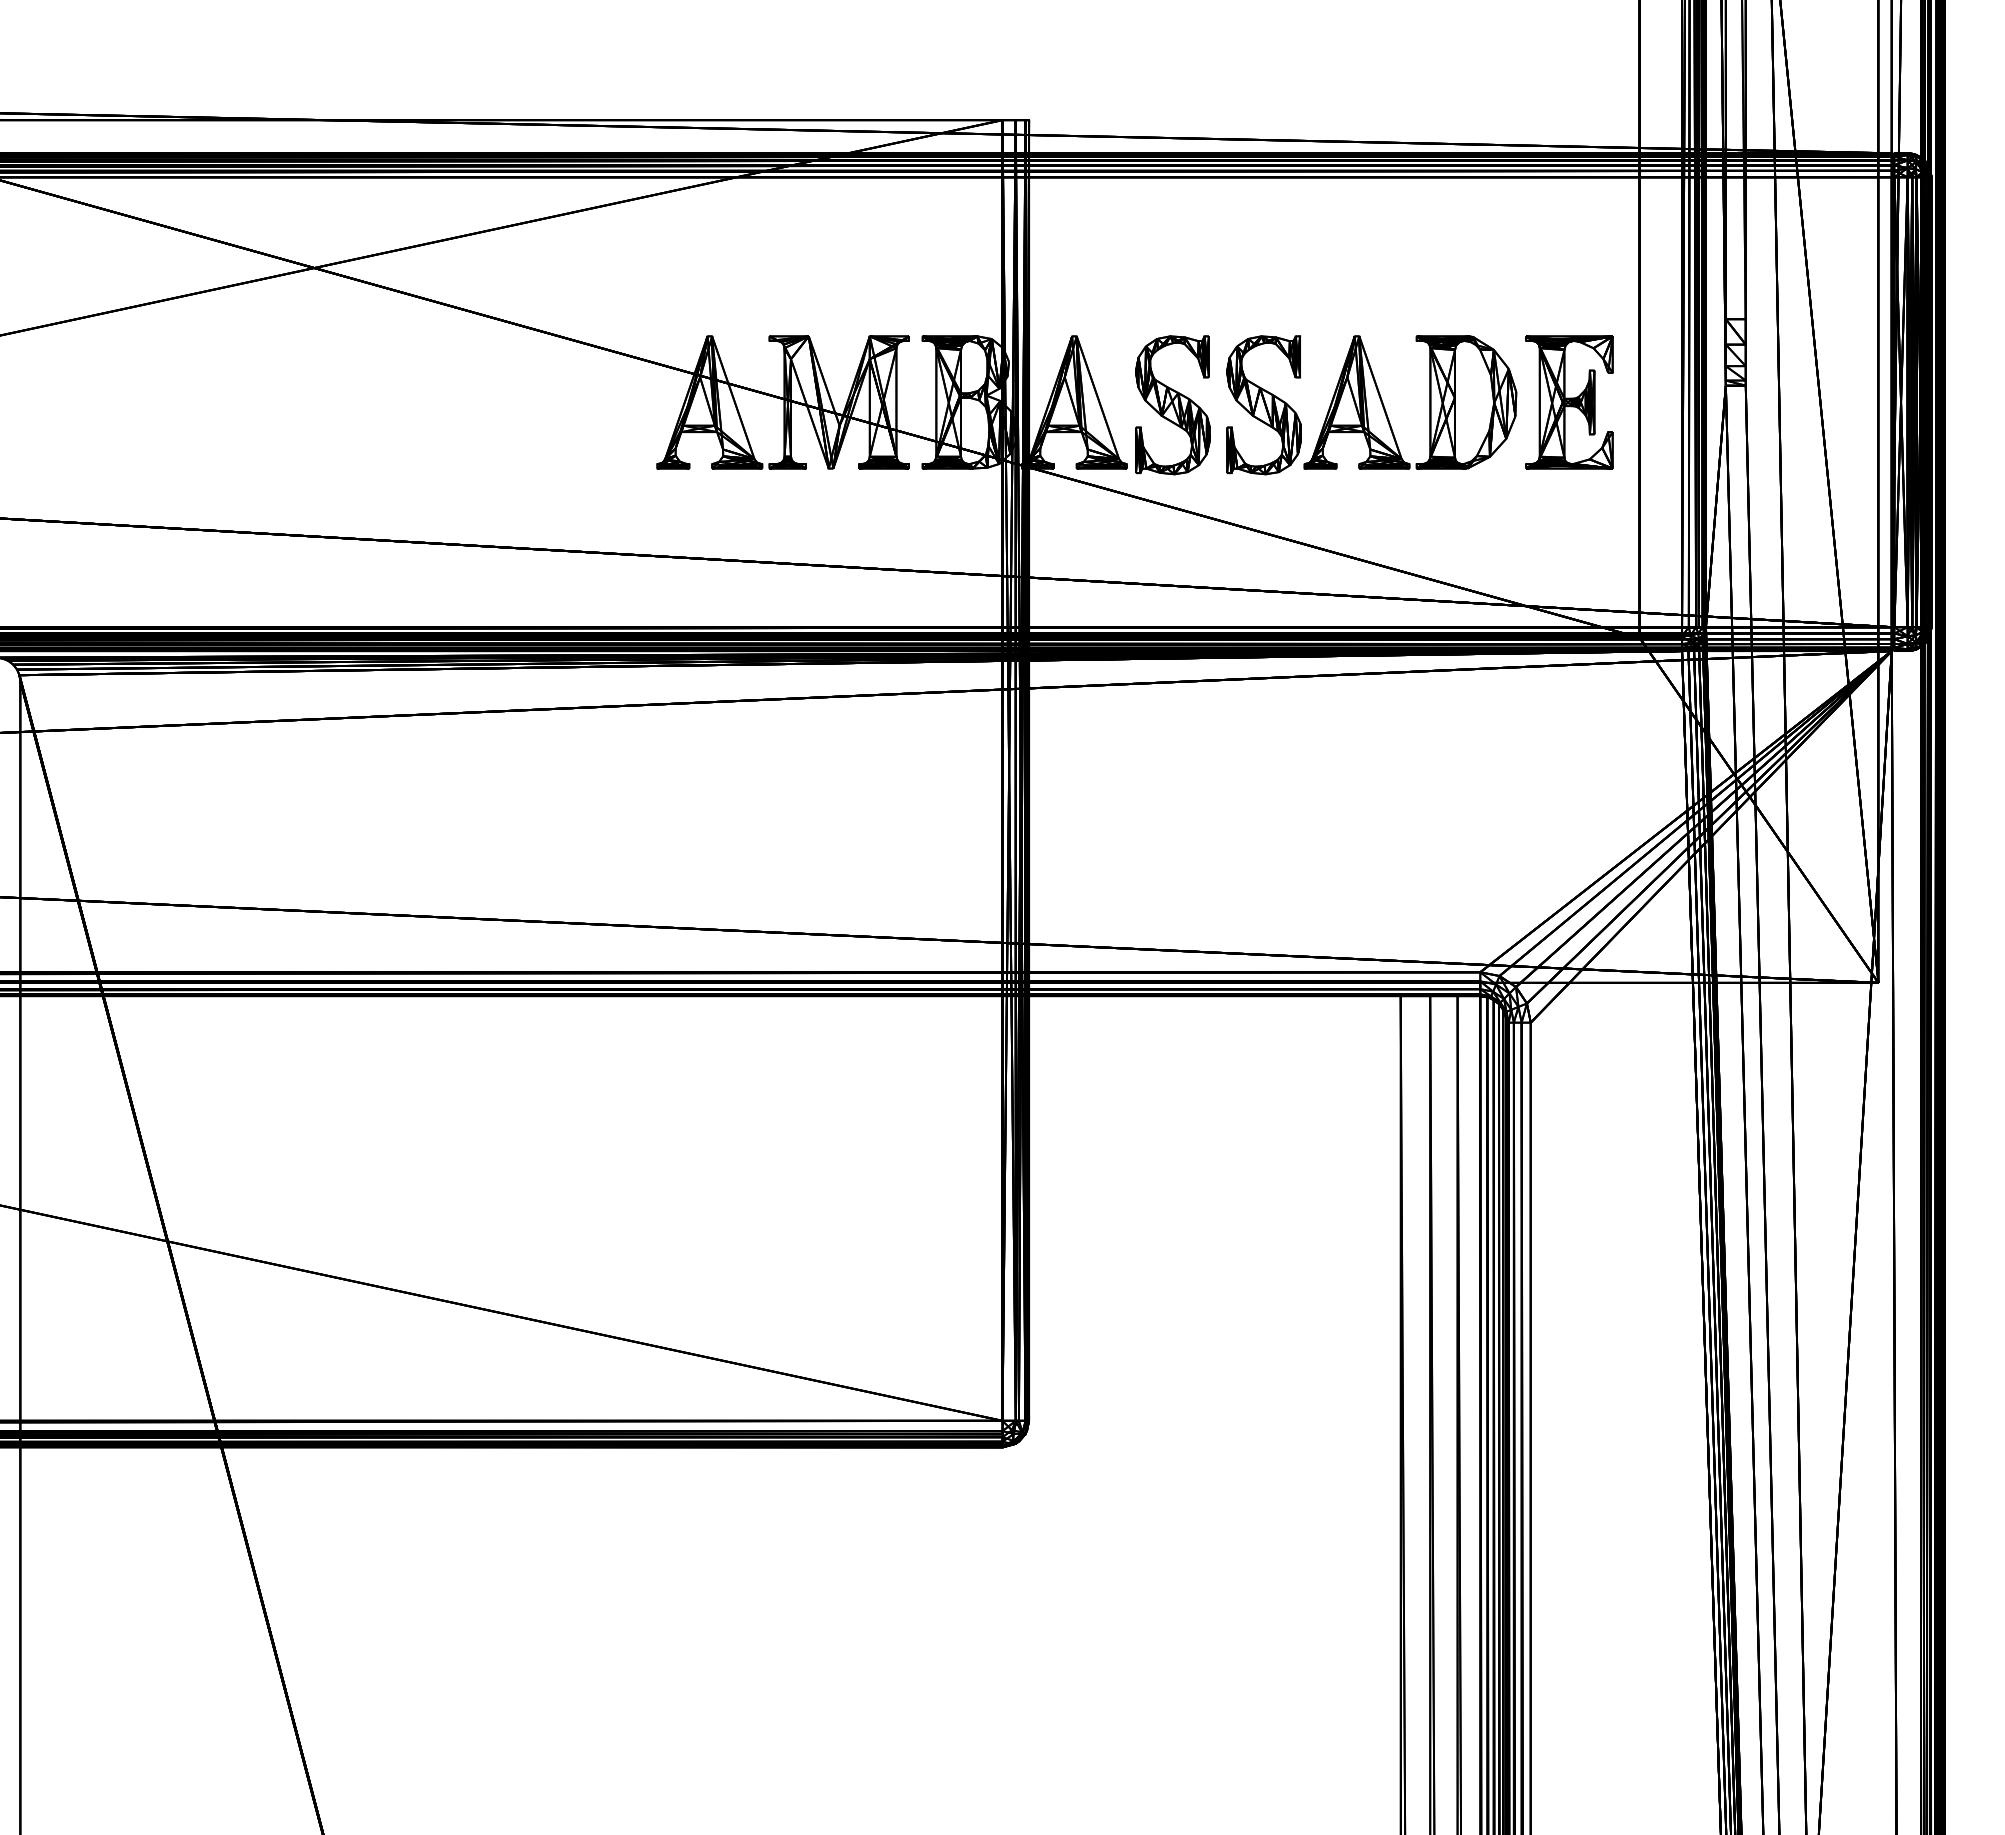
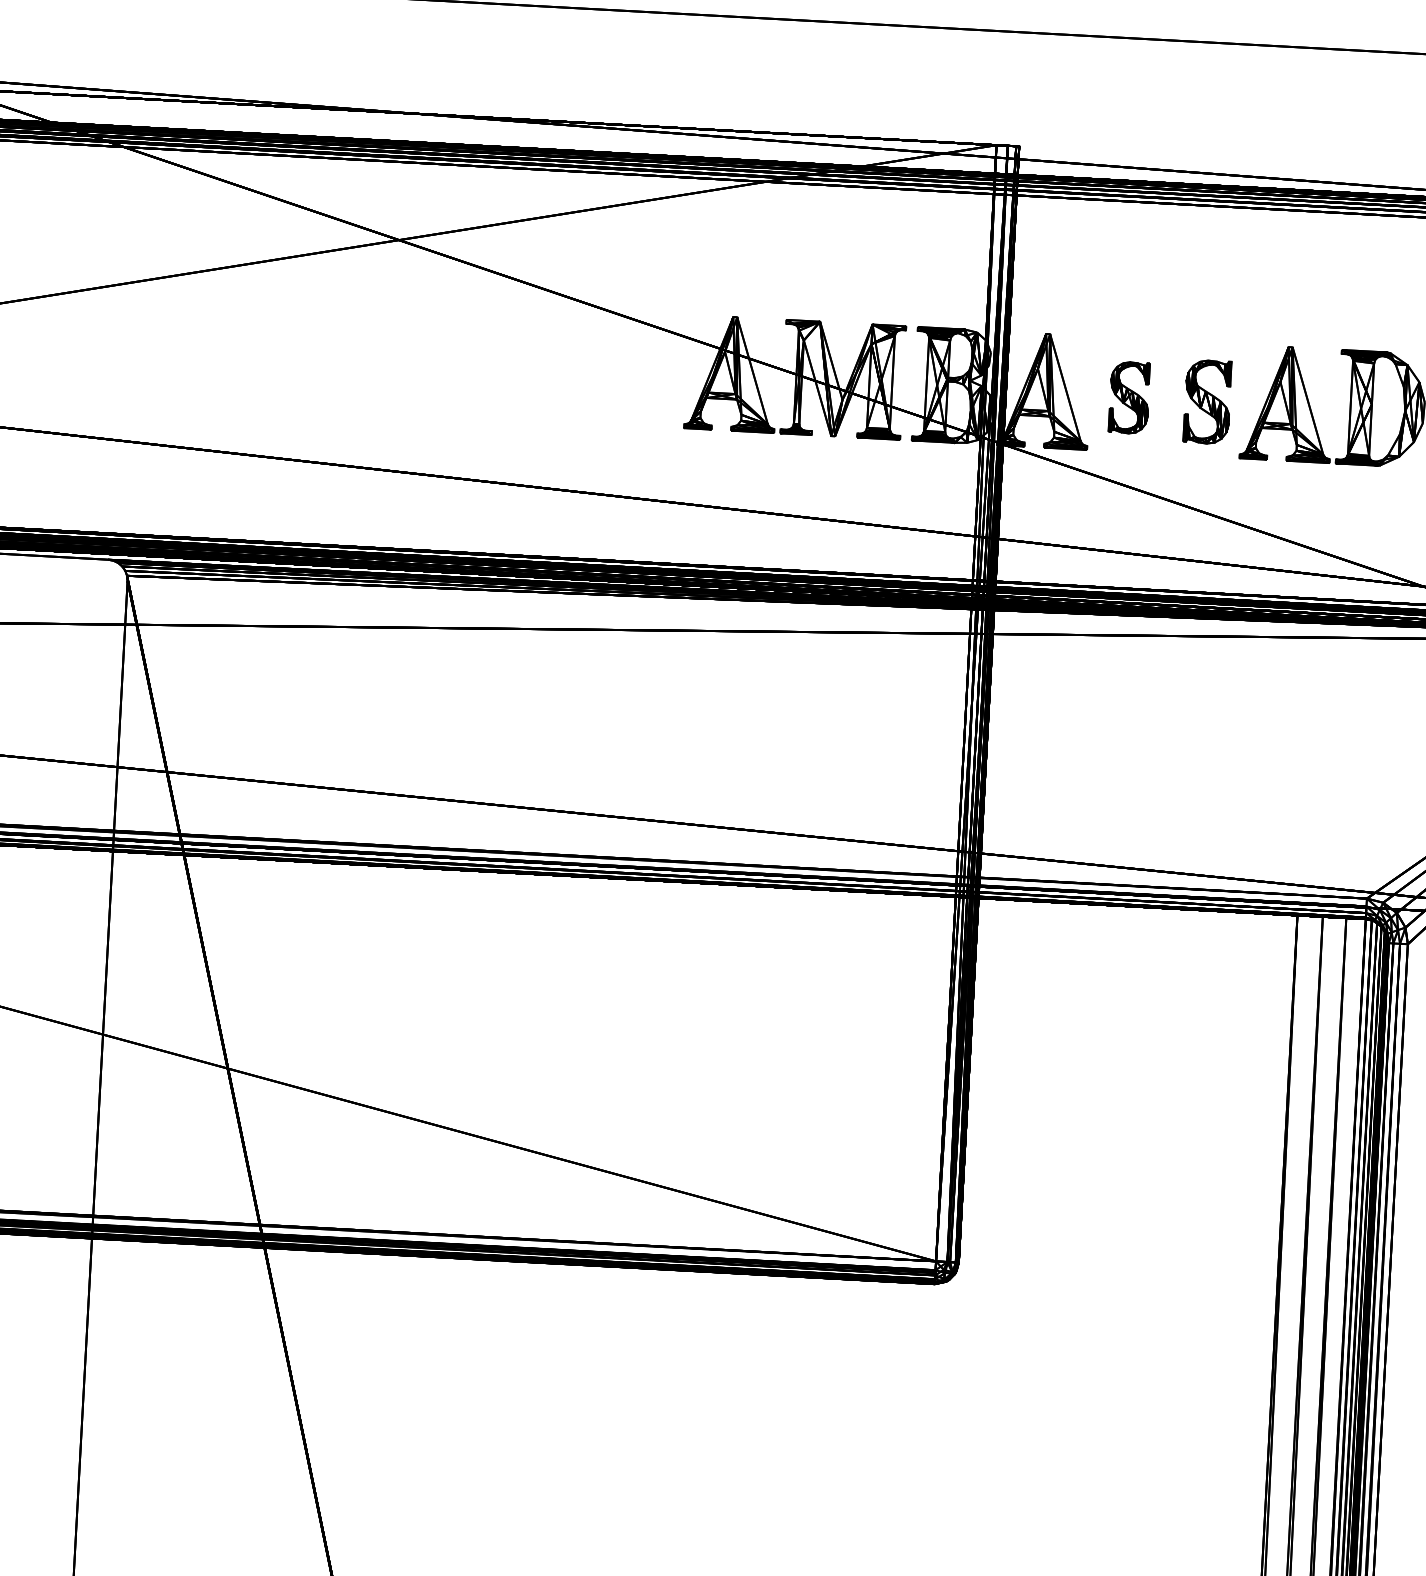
part: (1172, 405) -> (1129, 397), size x0.6
part: (1263, 405) -> (1207, 402), size x0.7

